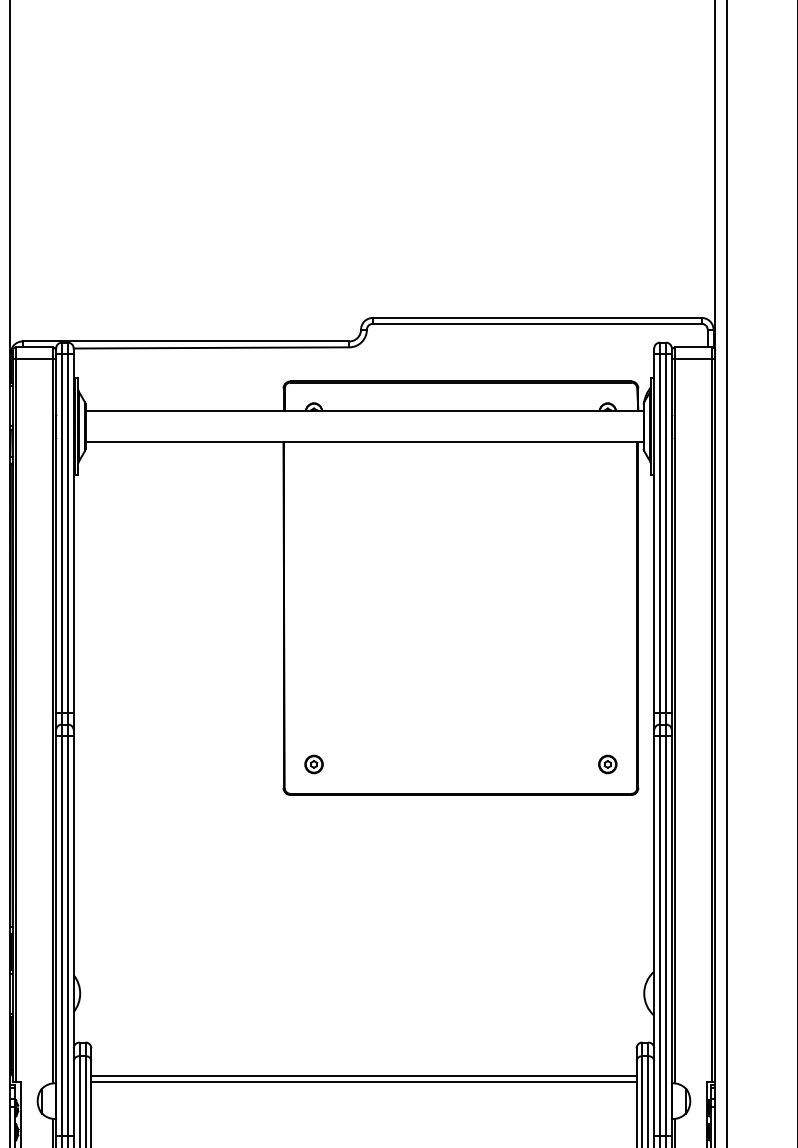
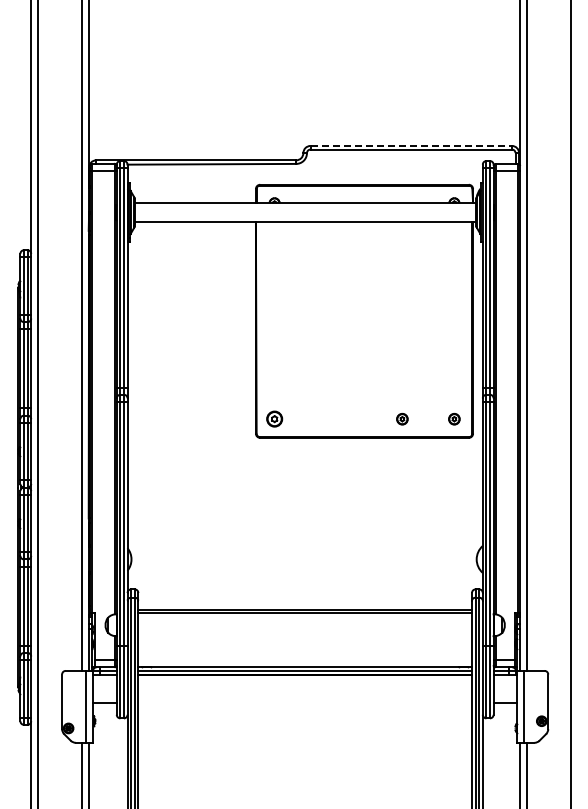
line: (537, 317) -> (411, 145), solid -> dashed
part: (313, 764) -> (274, 419), size x1.4
part: (523, 764) -> (402, 419), added

